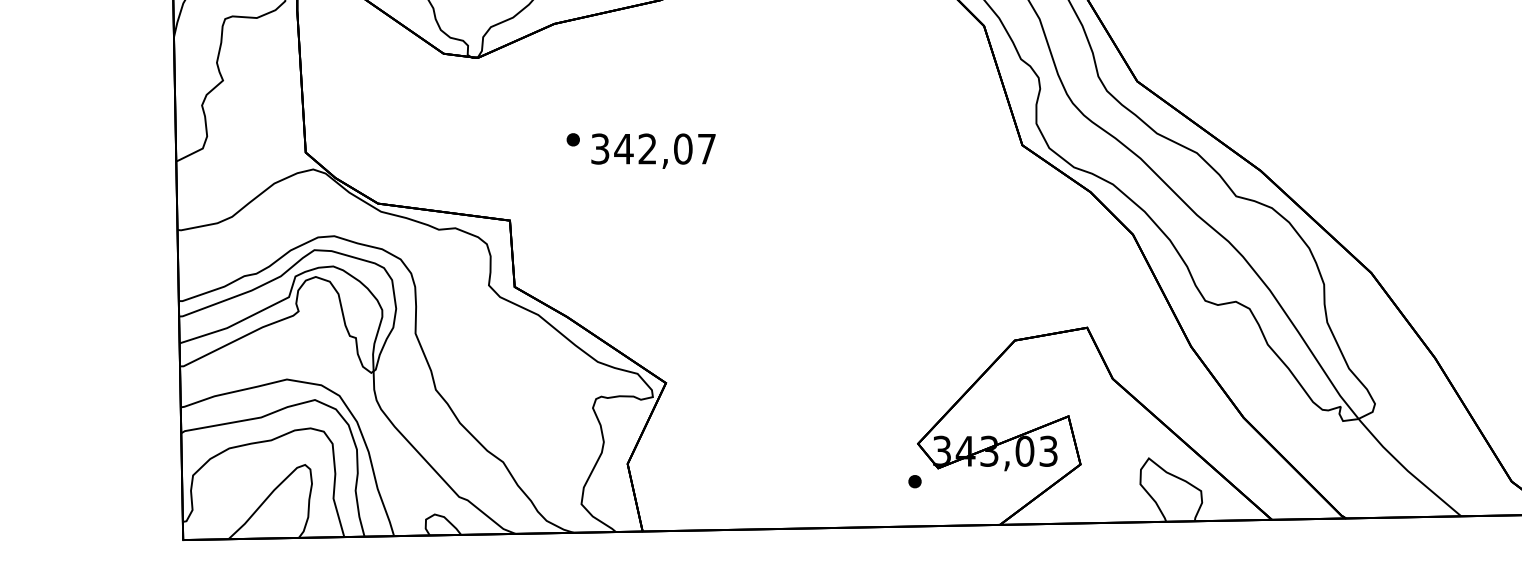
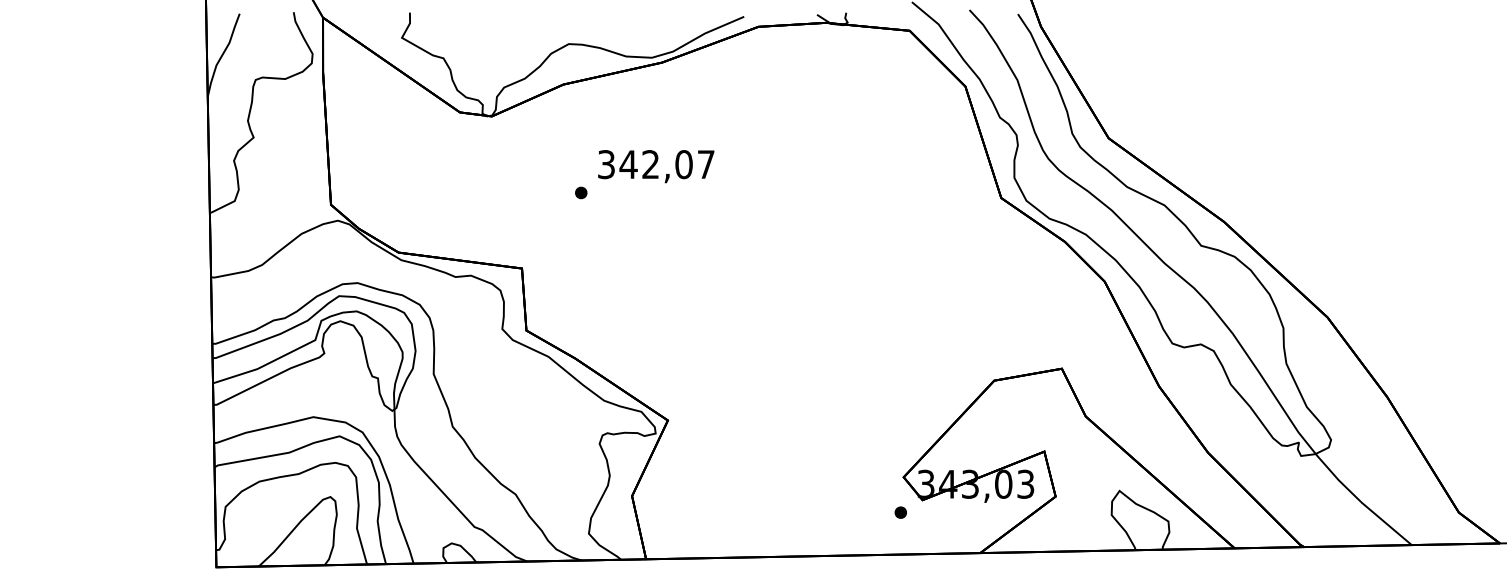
text: (653, 151) -> (656, 166), moved

